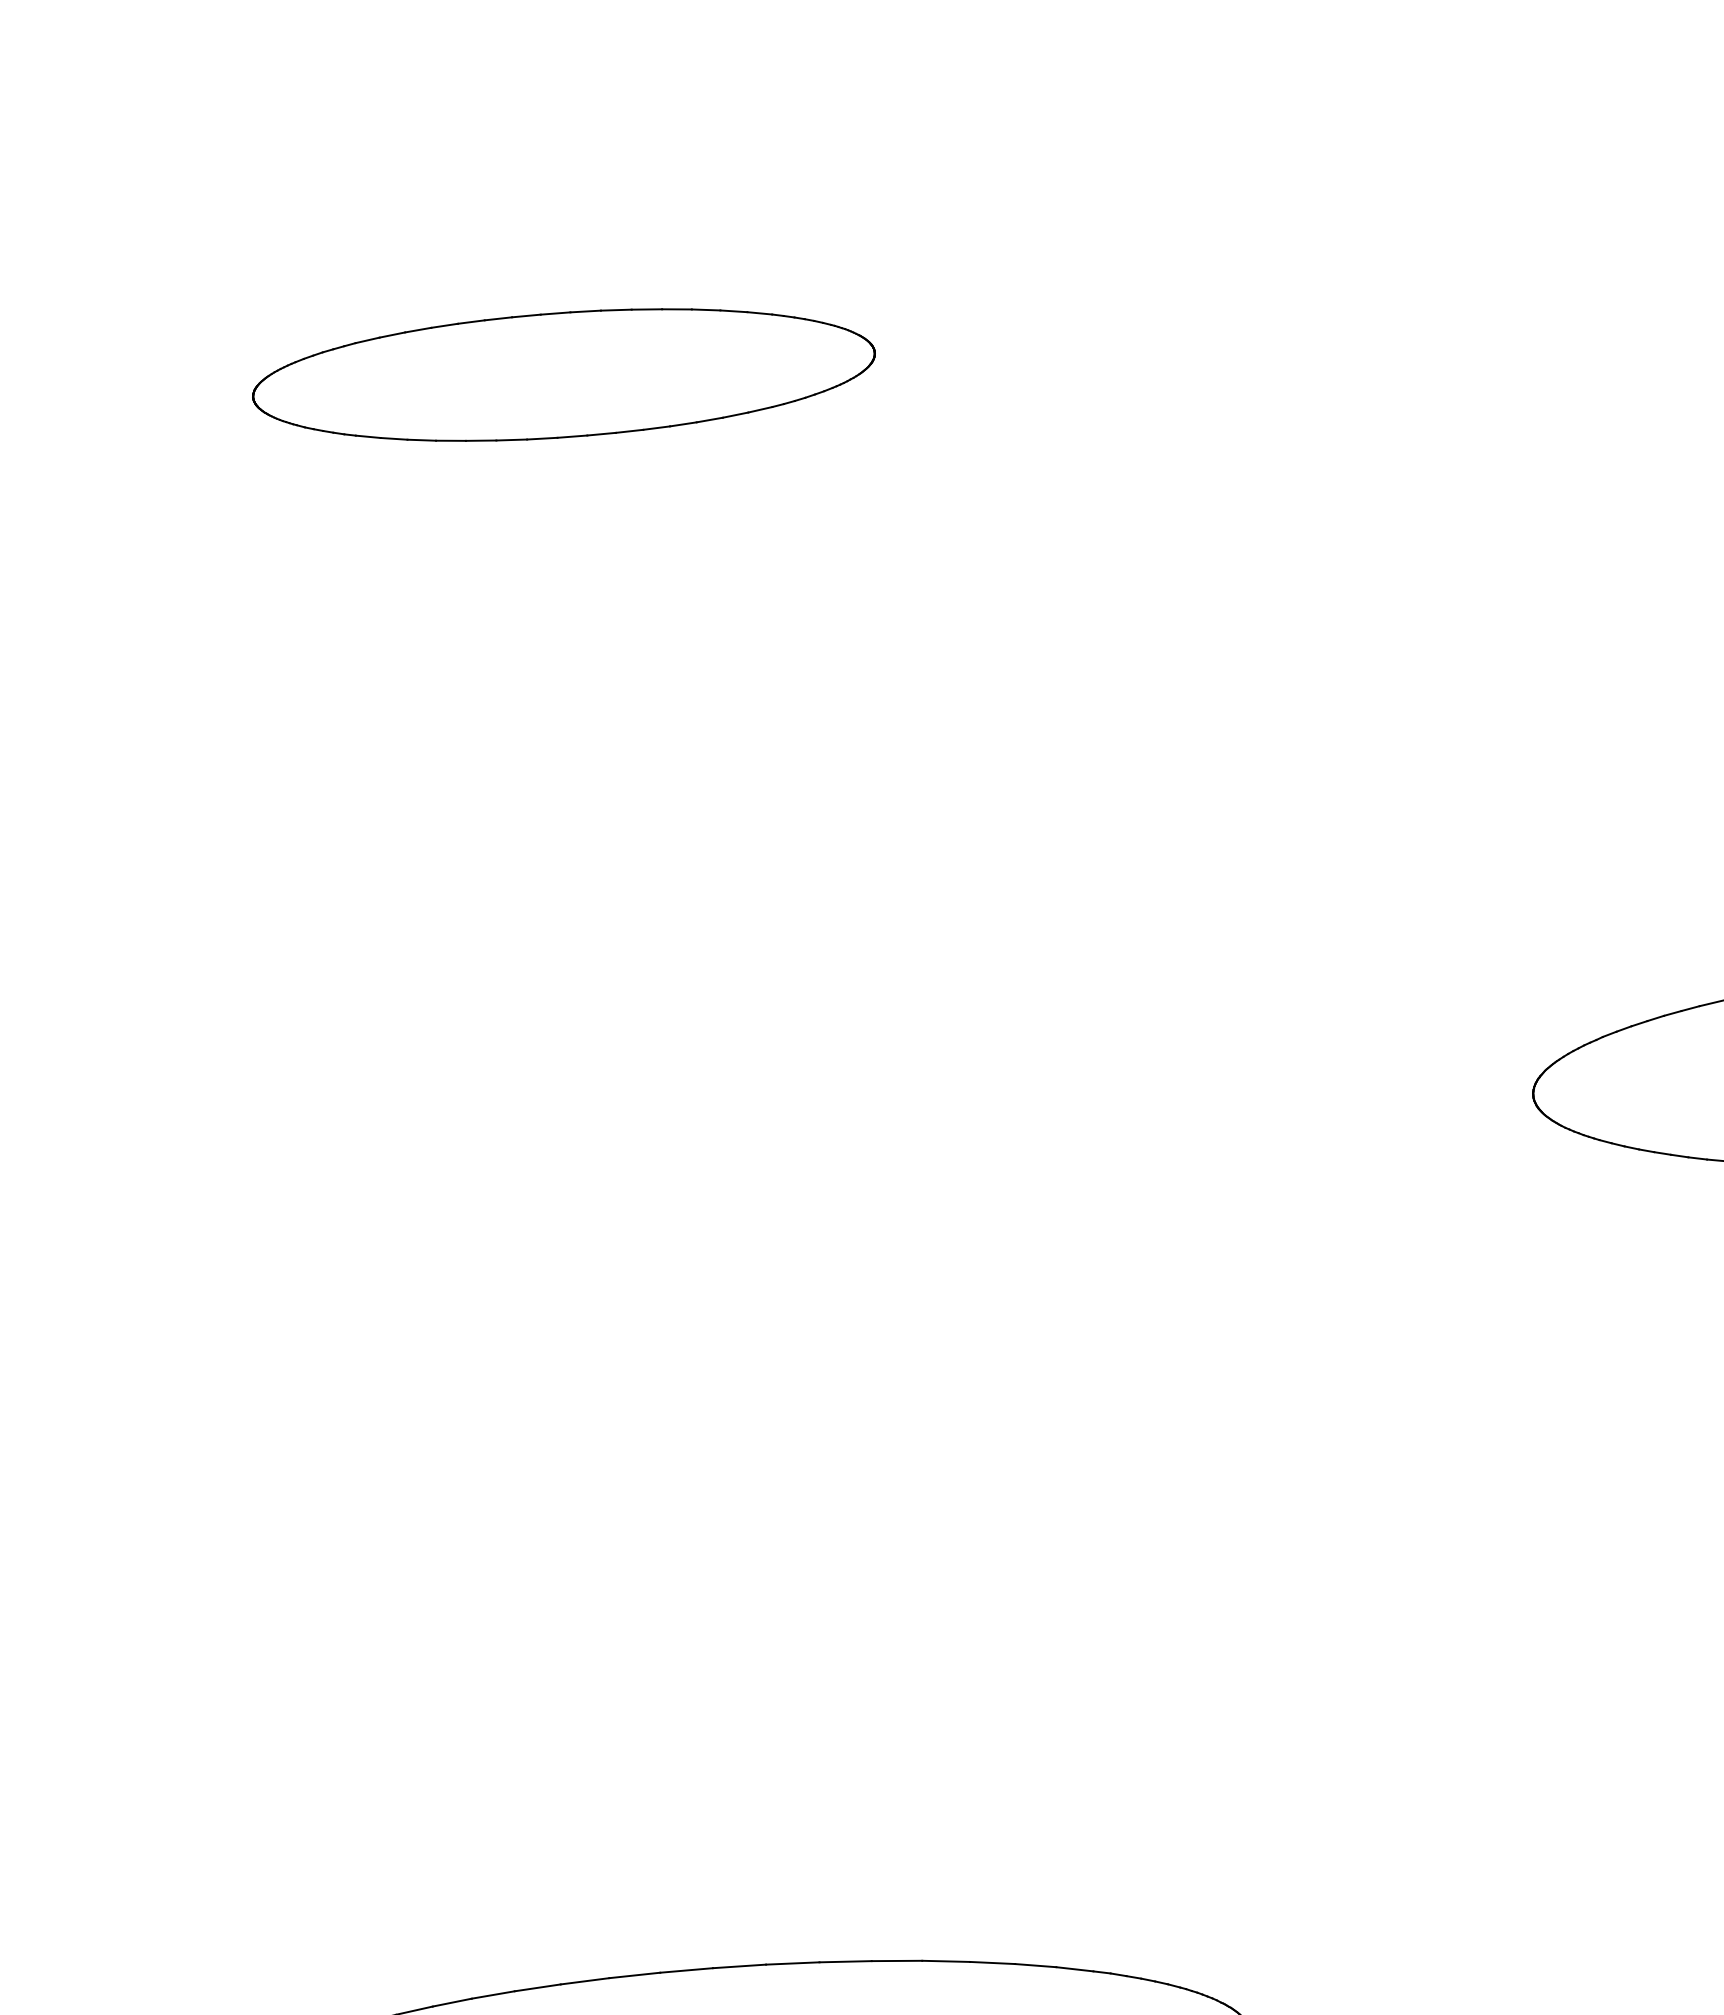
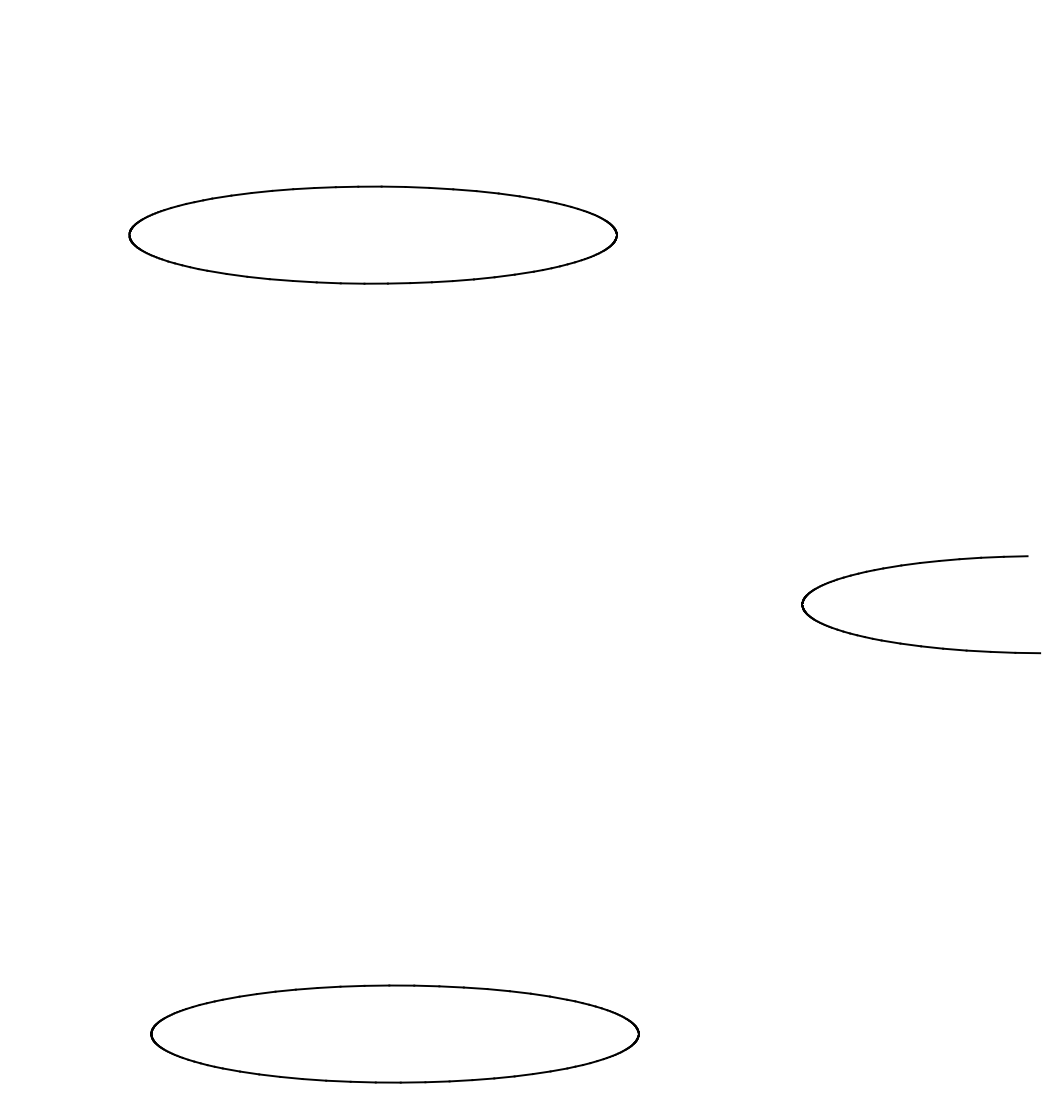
part: (562, 373) -> (372, 234), size x1.67

